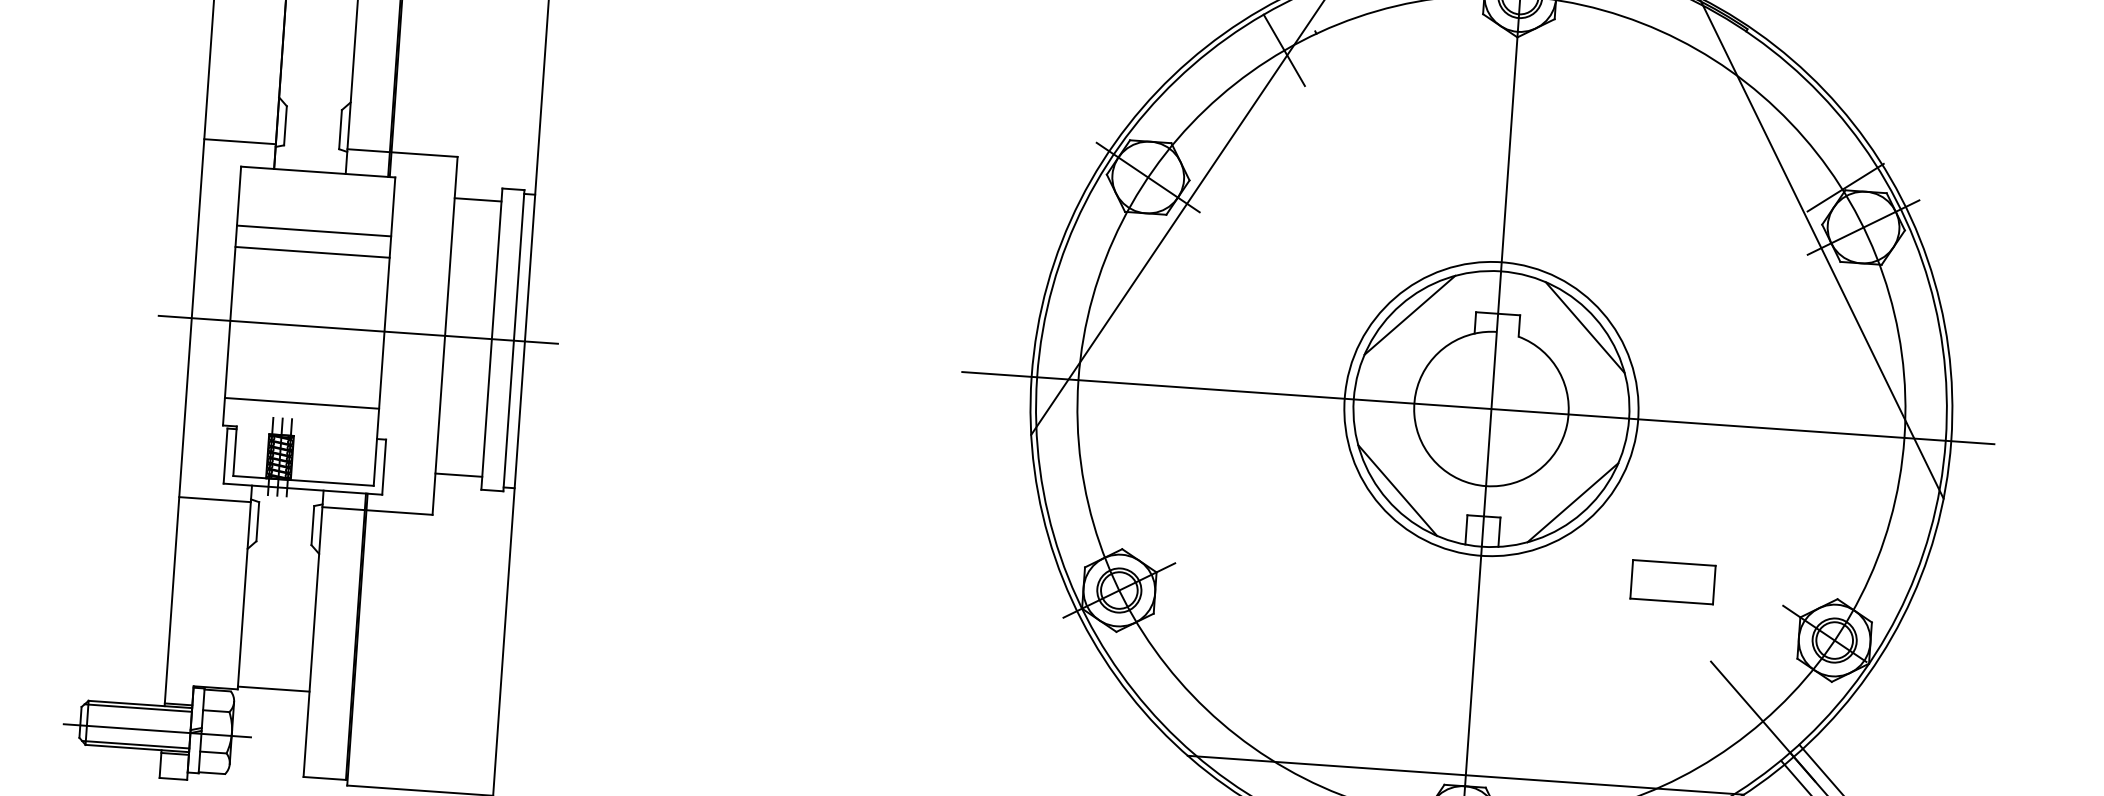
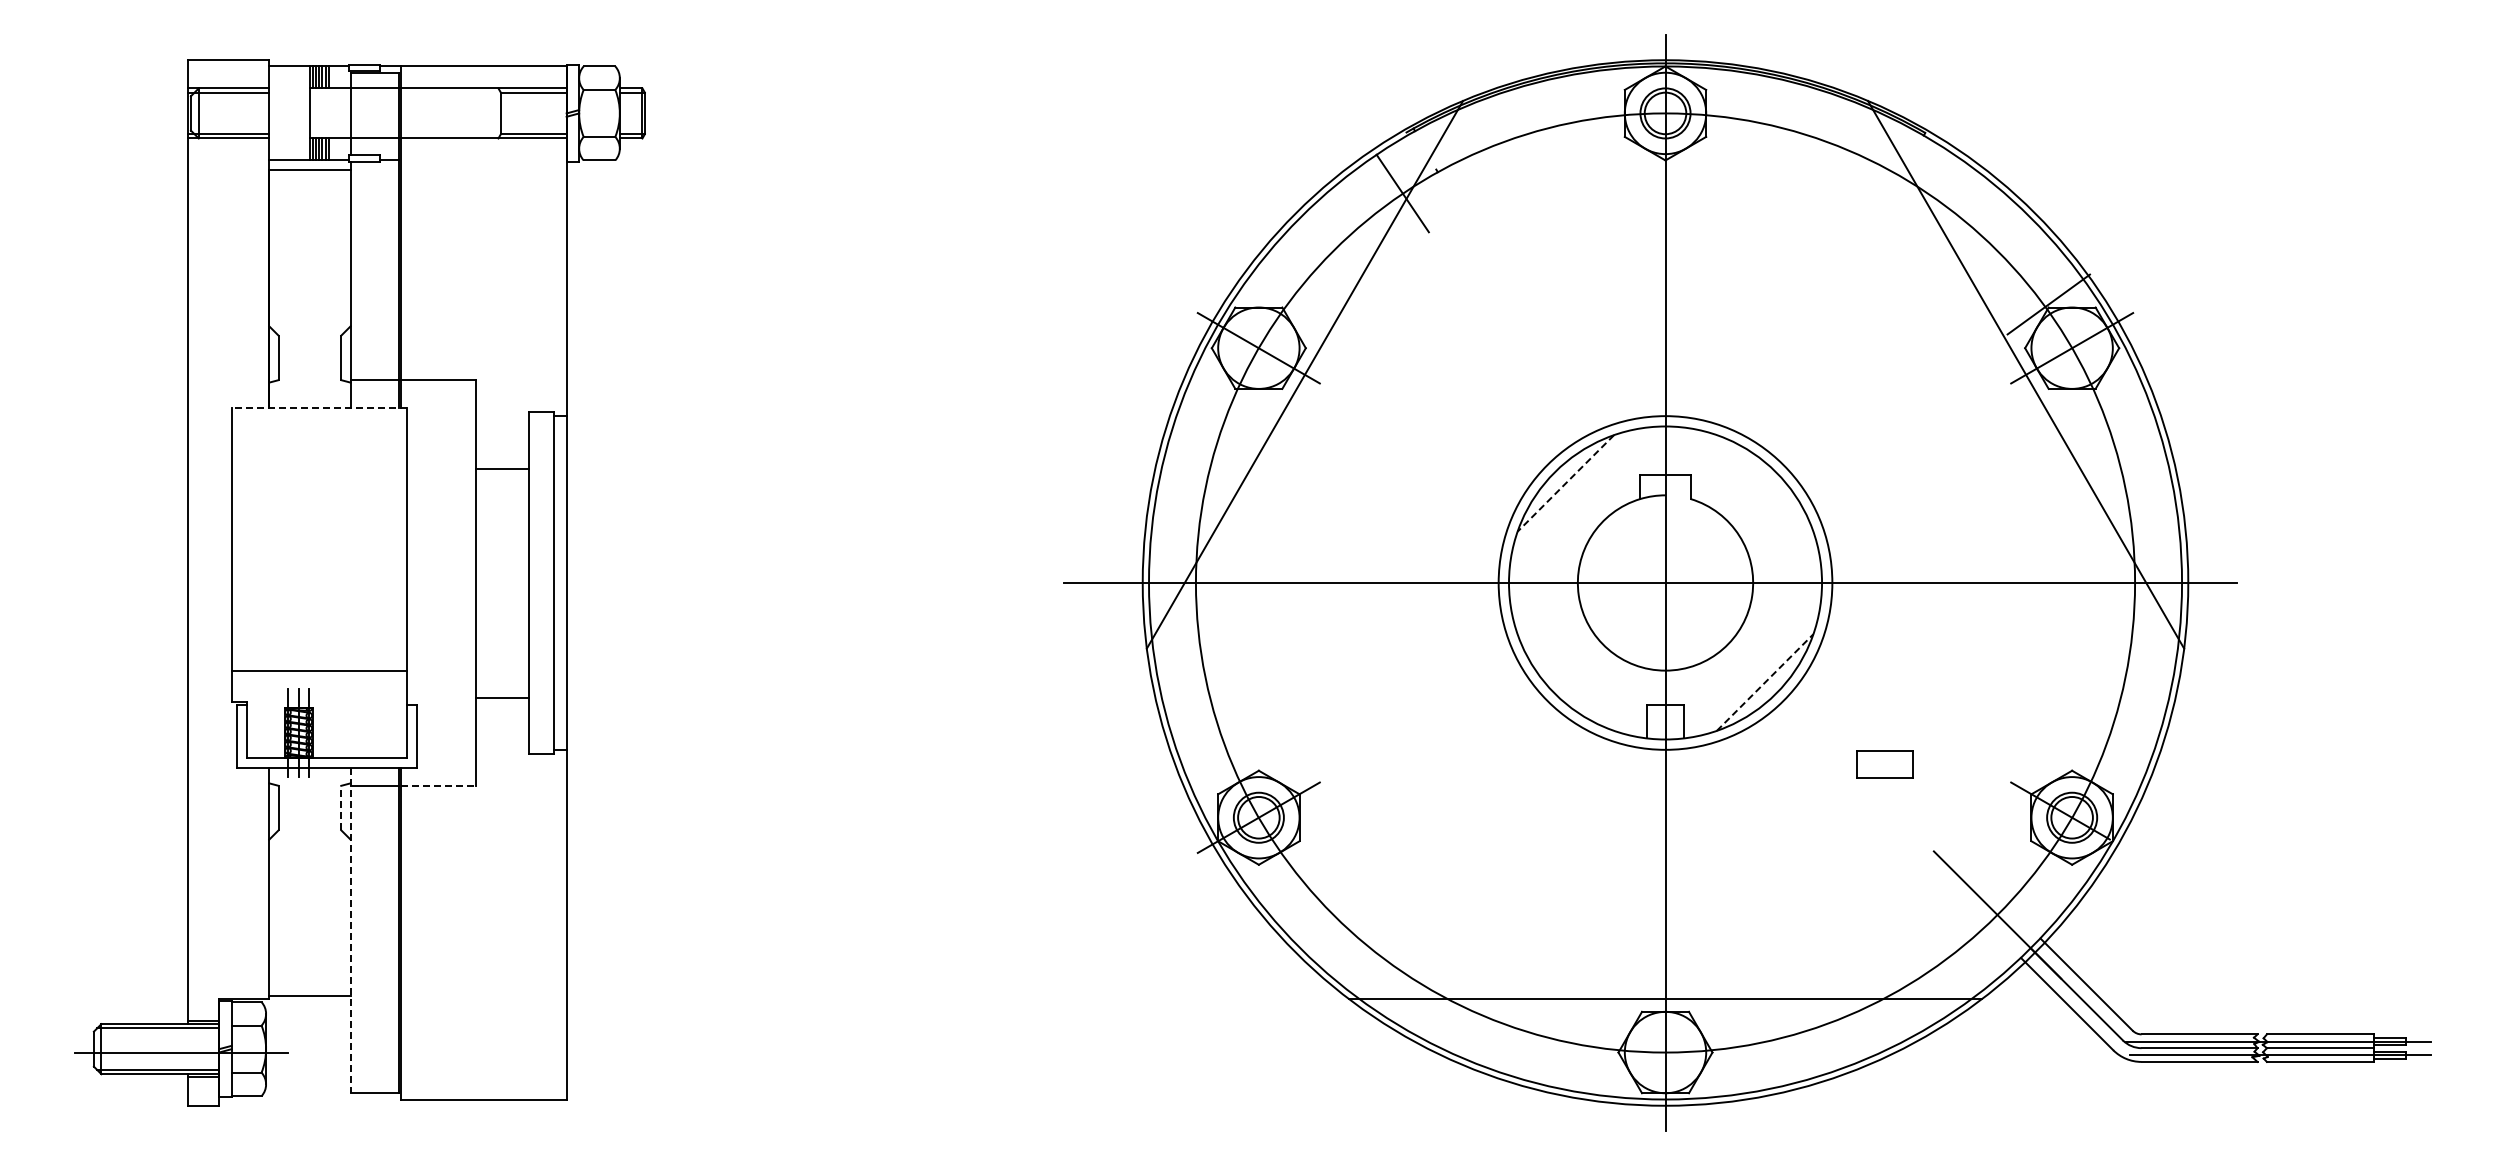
line: (240, 141) -> (228, 379), removed
line: (318, 171) -> (319, 407), solid -> dashed
line: (478, 199) -> (502, 469), moved
line: (313, 230) -> (318, 474), removed
line: (311, 251) -> (318, 498), removed
line: (1409, 315) -> (1565, 483), solid -> dashed
line: (1584, 327) -> (1764, 483), removed
line: (358, 330) -> (377, 583), removed
line: (458, 475) -> (502, 697), moved
line: (1397, 490) -> (1565, 682), removed
line: (215, 499) -> (228, 786), removed
line: (1573, 502) -> (1765, 682), solid -> dashed
line: (399, 512) -> (438, 786), solid -> dashed
line: (313, 525) -> (341, 807), solid -> dashed
part: (1672, 582) -> (1884, 764), size x0.6
line: (313, 633) -> (350, 930), solid -> dashed

